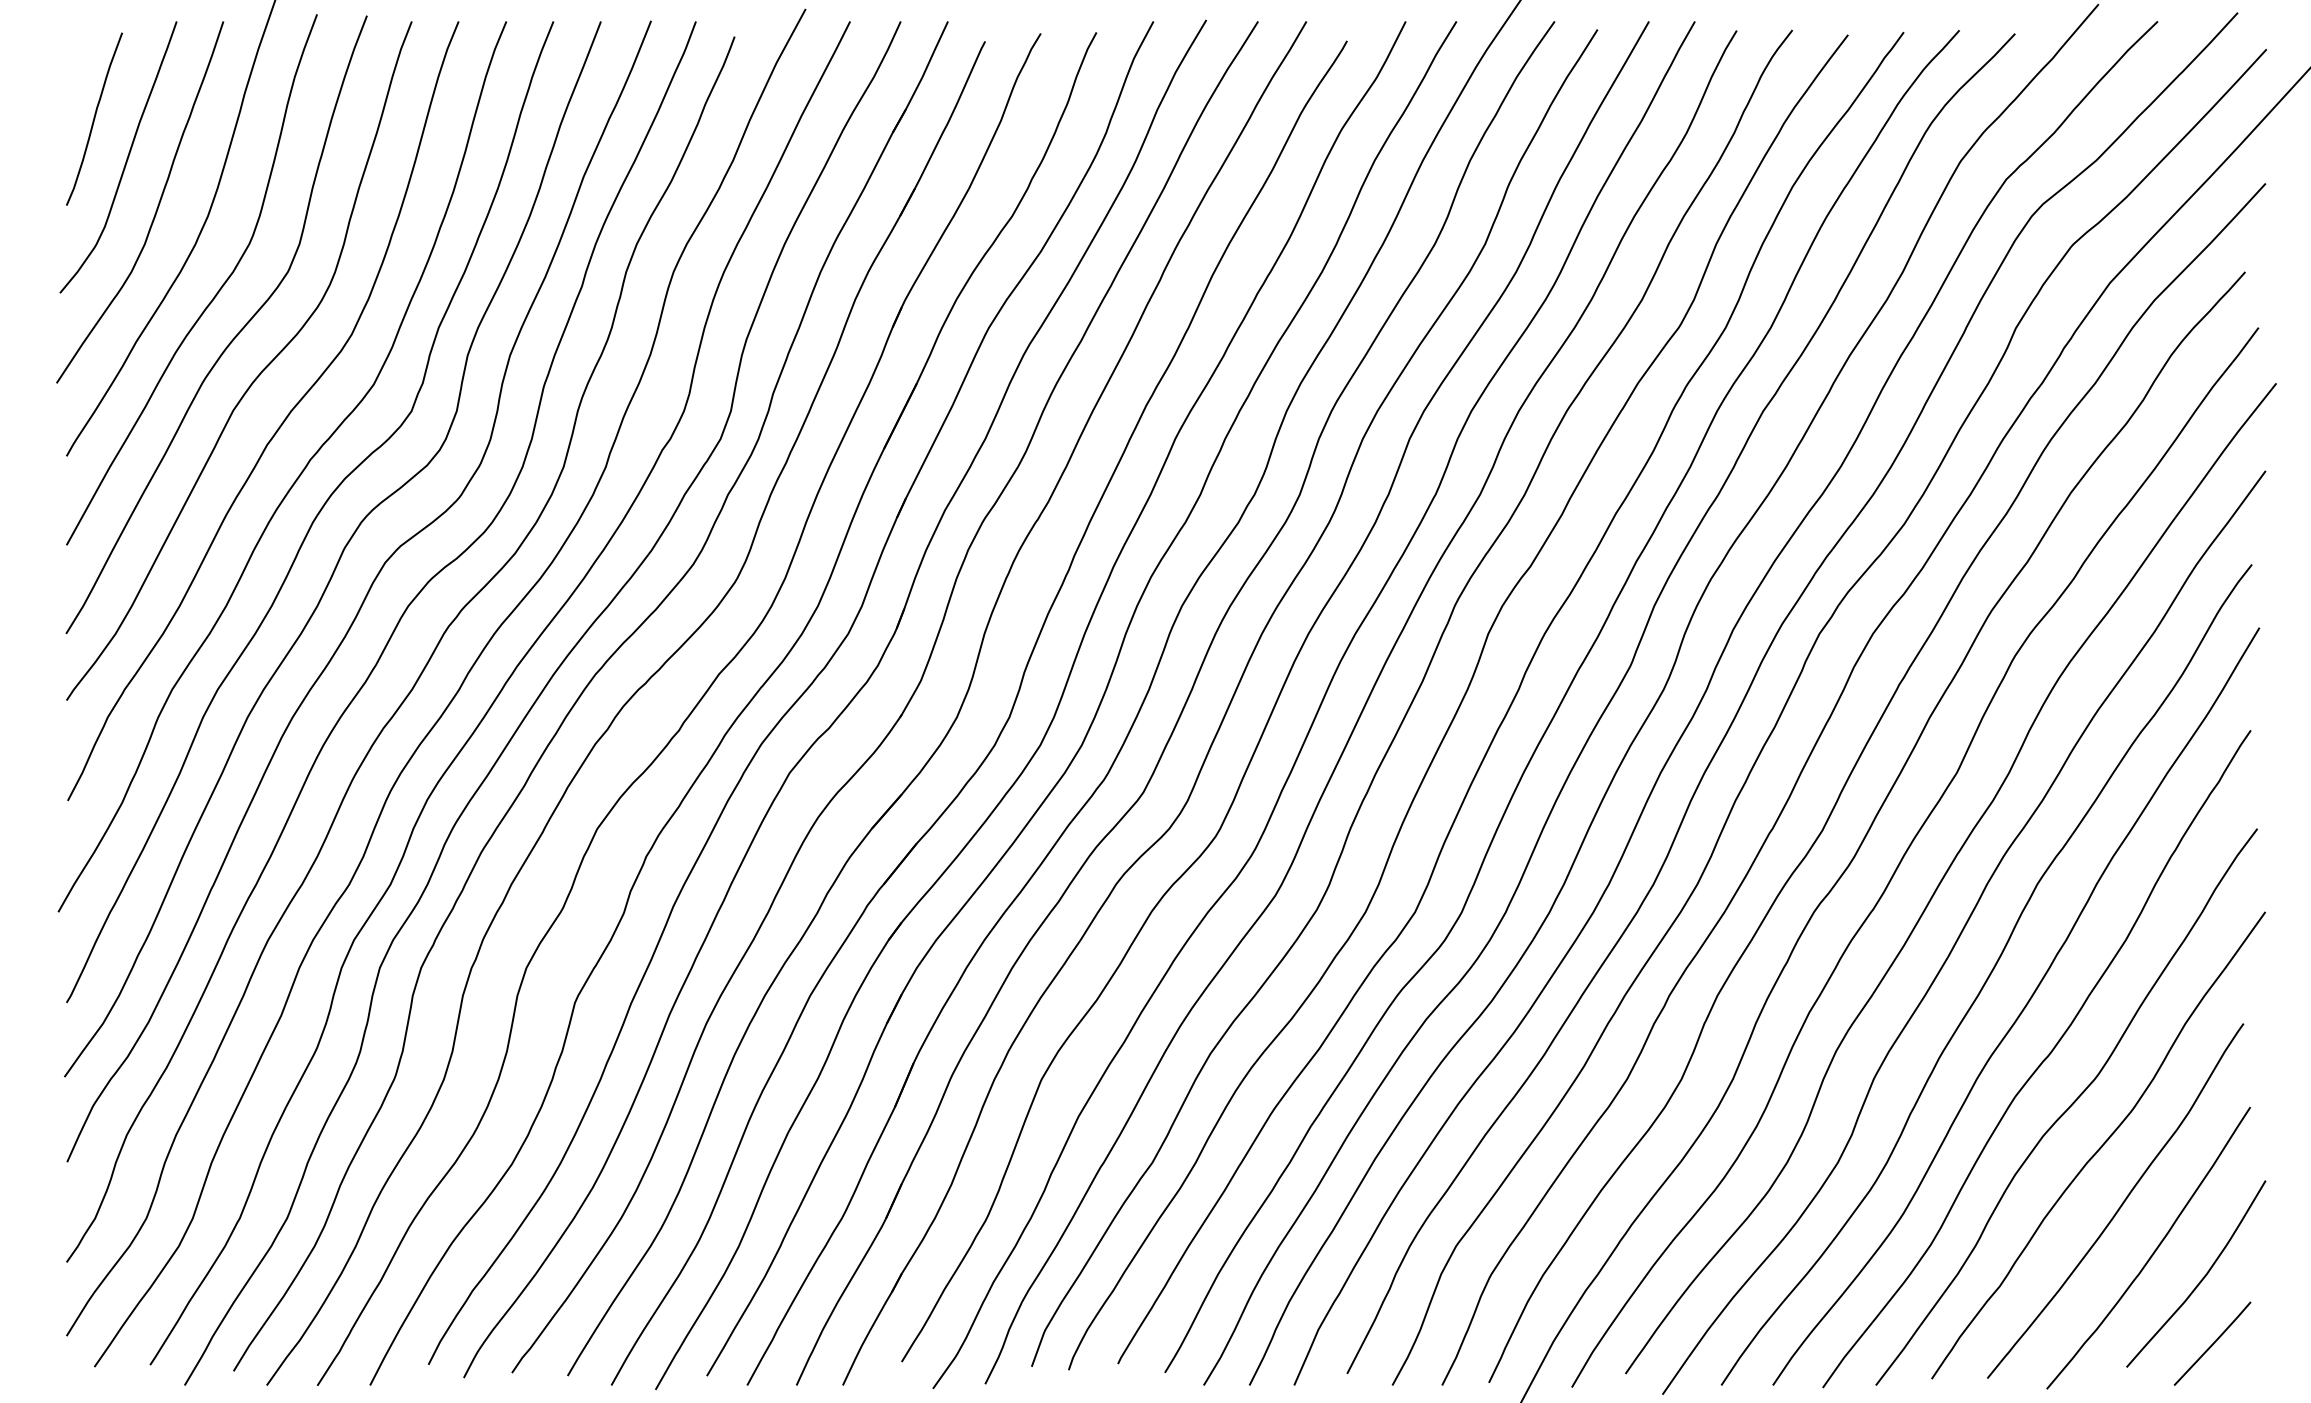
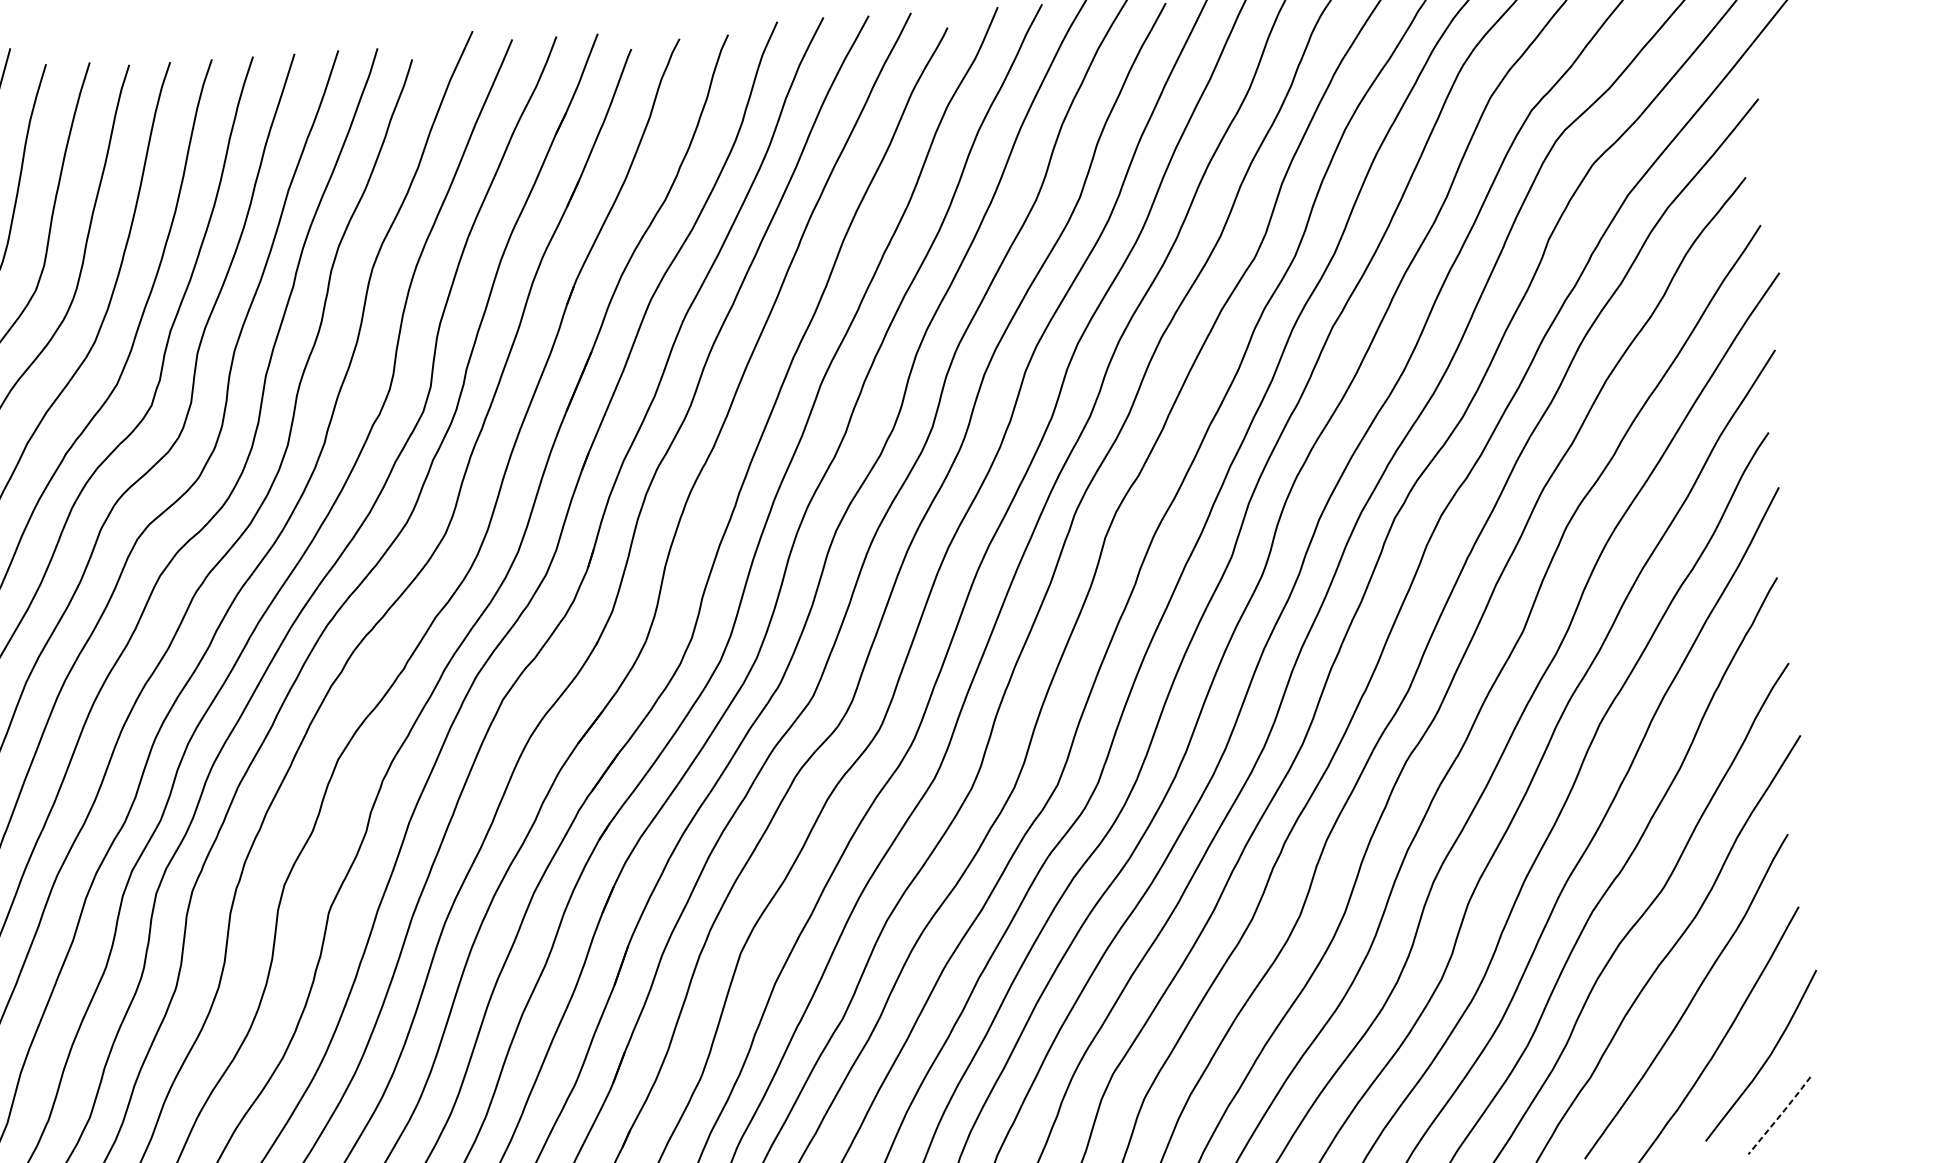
line: (2213, 1343) -> (1780, 1115), solid -> dashed

